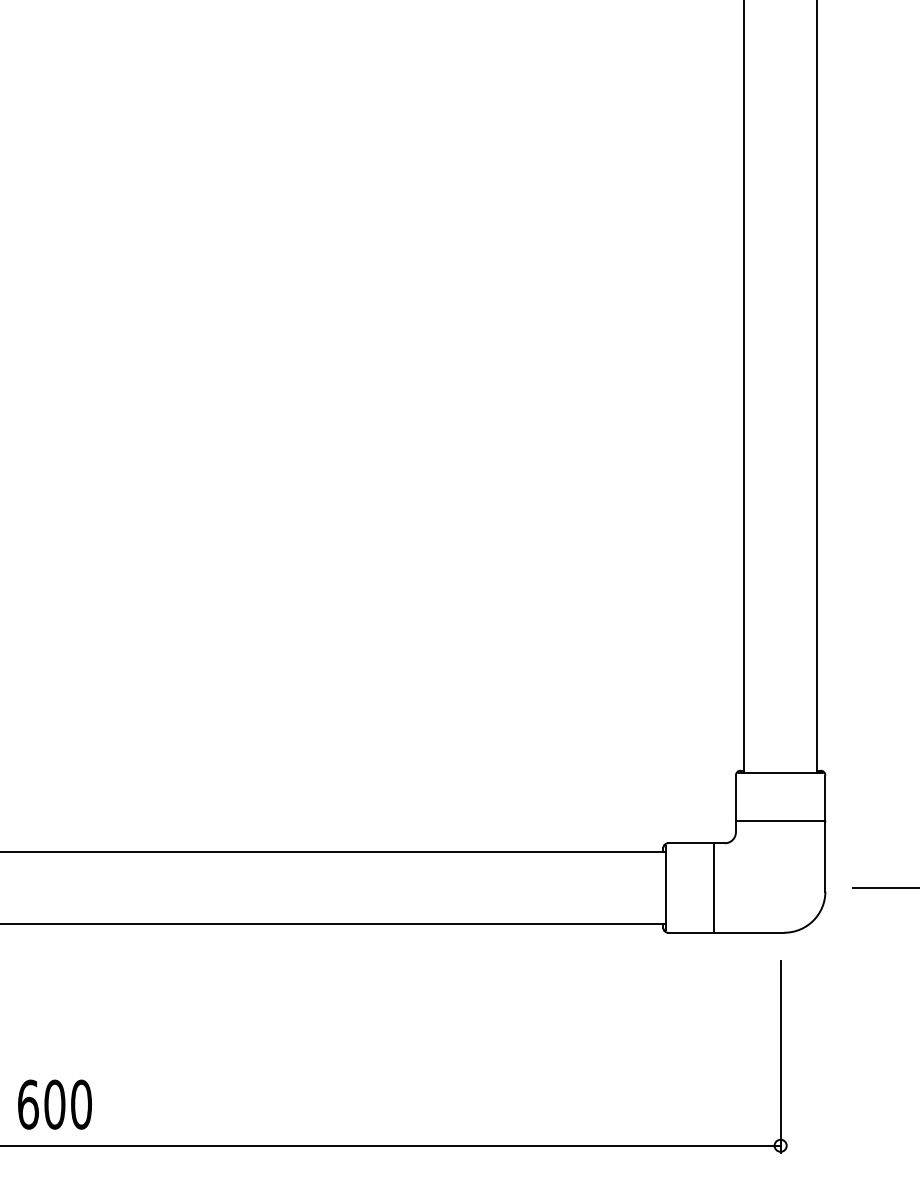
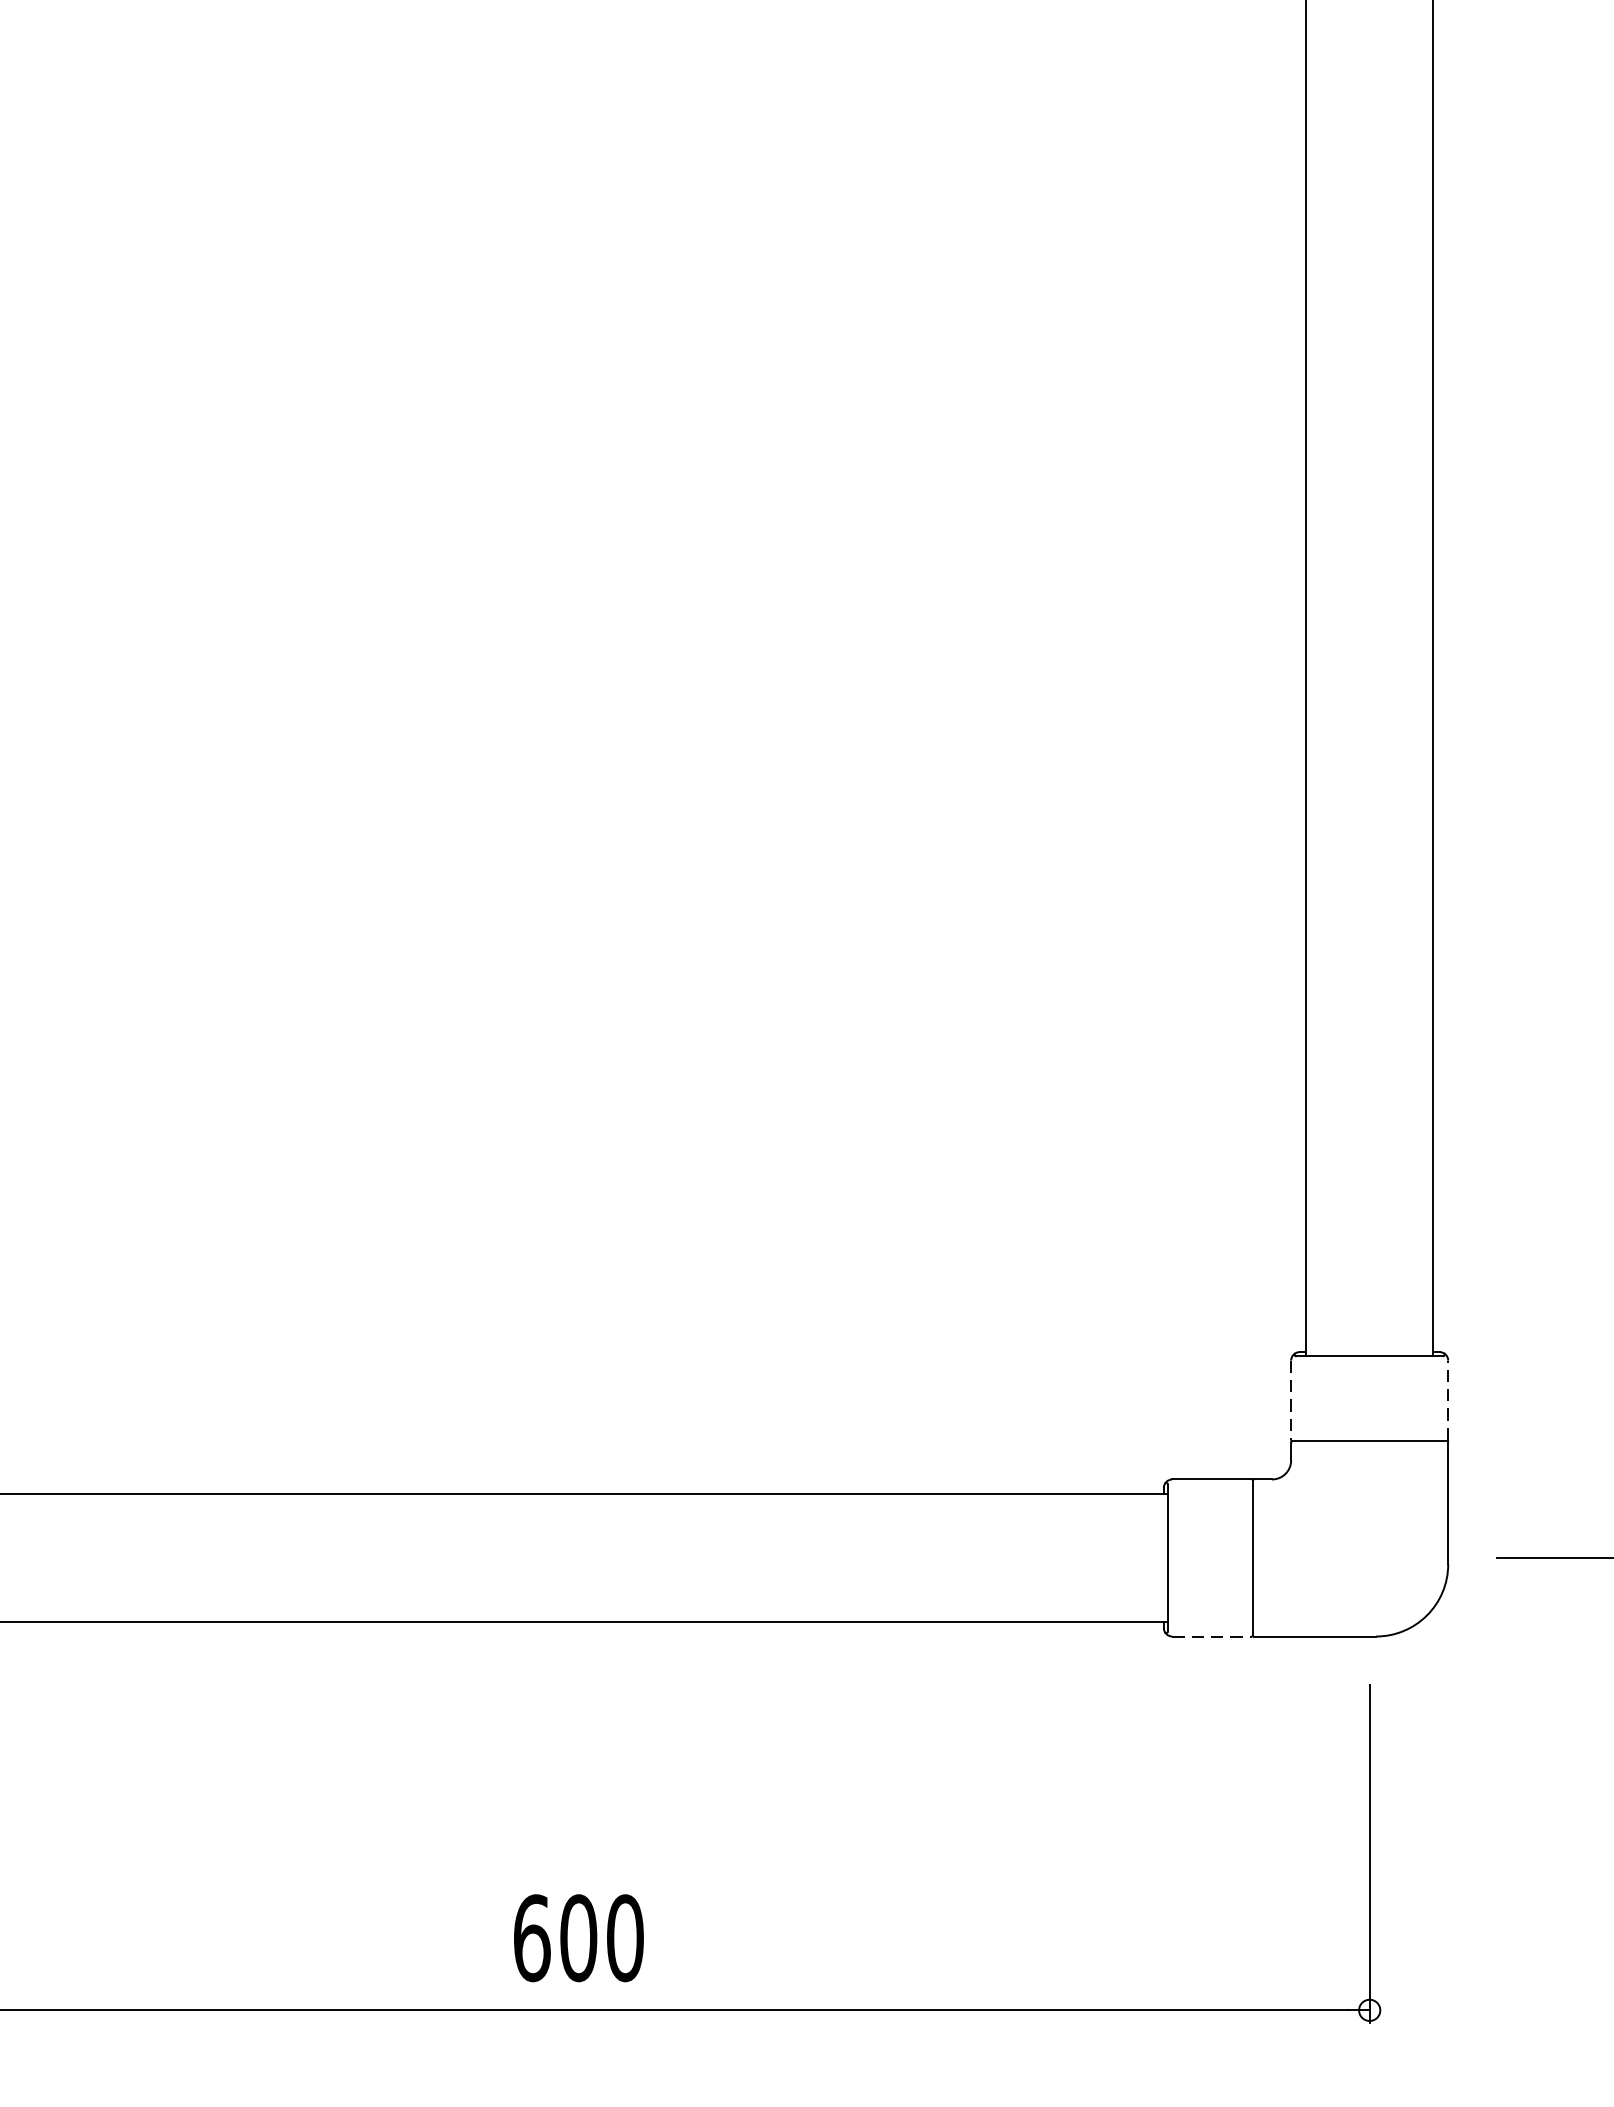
line: (735, 798) -> (1290, 1400), solid -> dashed
line: (825, 798) -> (1448, 1400), solid -> dashed
line: (690, 932) -> (1211, 1636), solid -> dashed
text: (54, 1104) -> (577, 1937), moved

